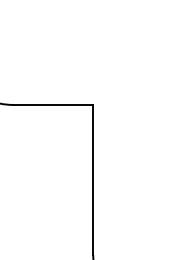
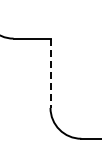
line: (93, 180) -> (50, 73), solid -> dashed

